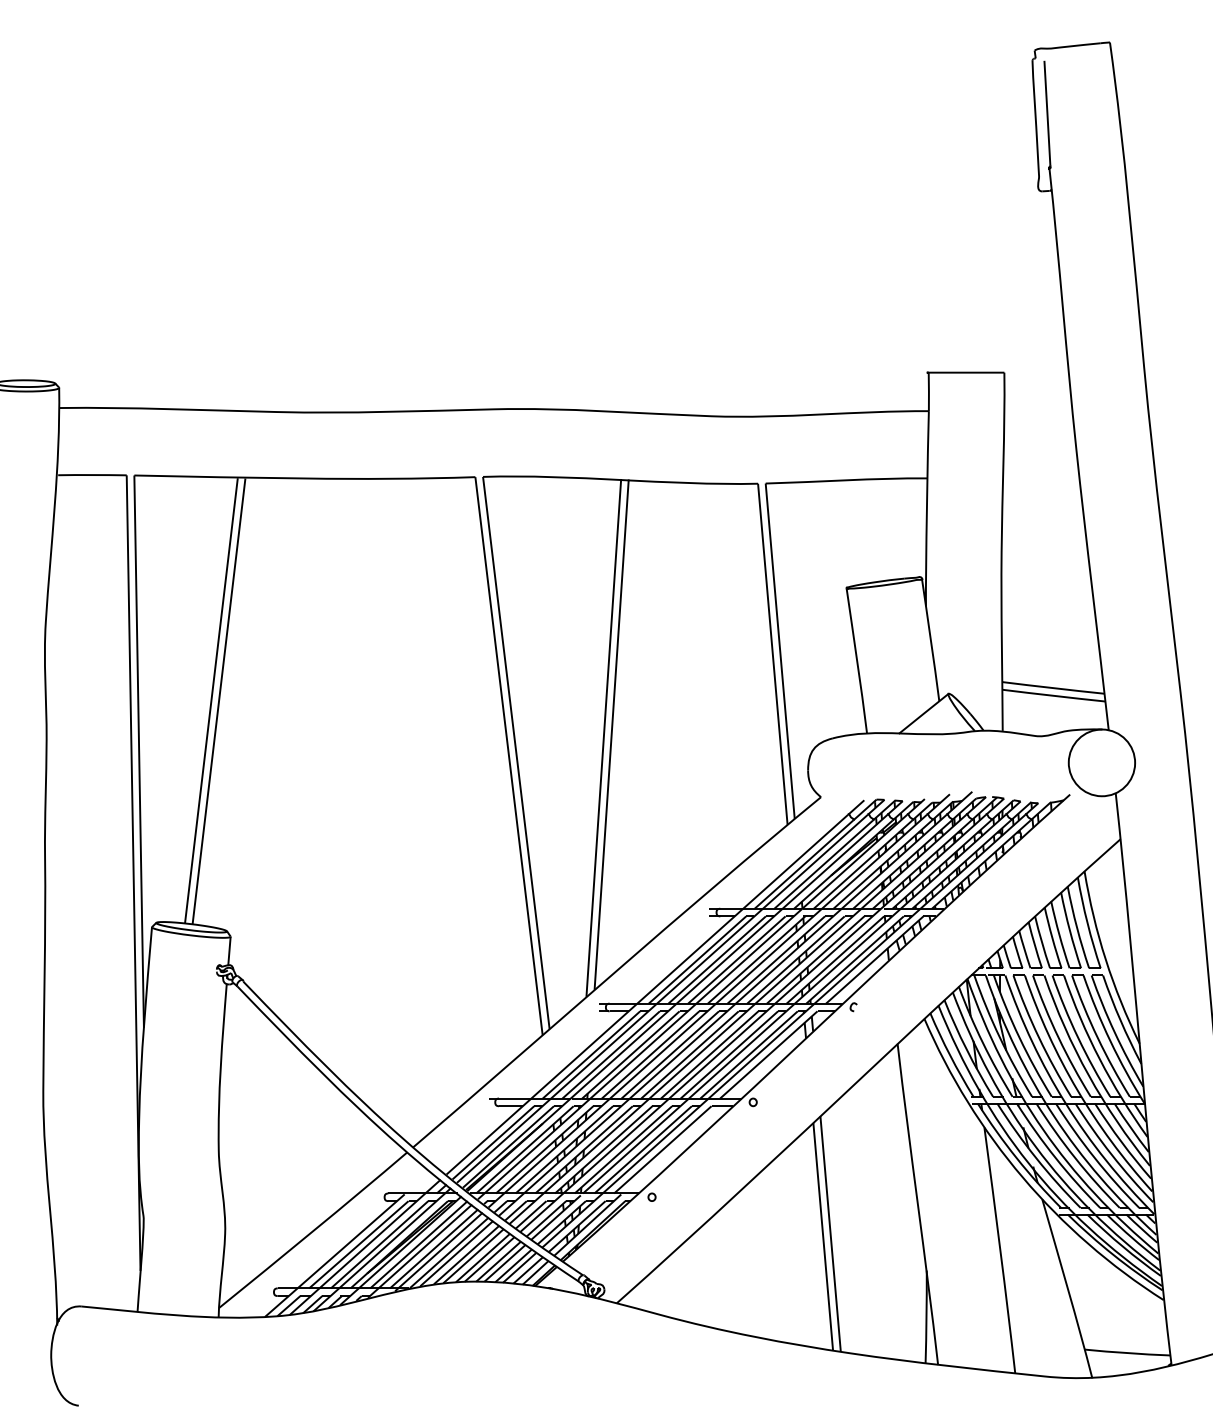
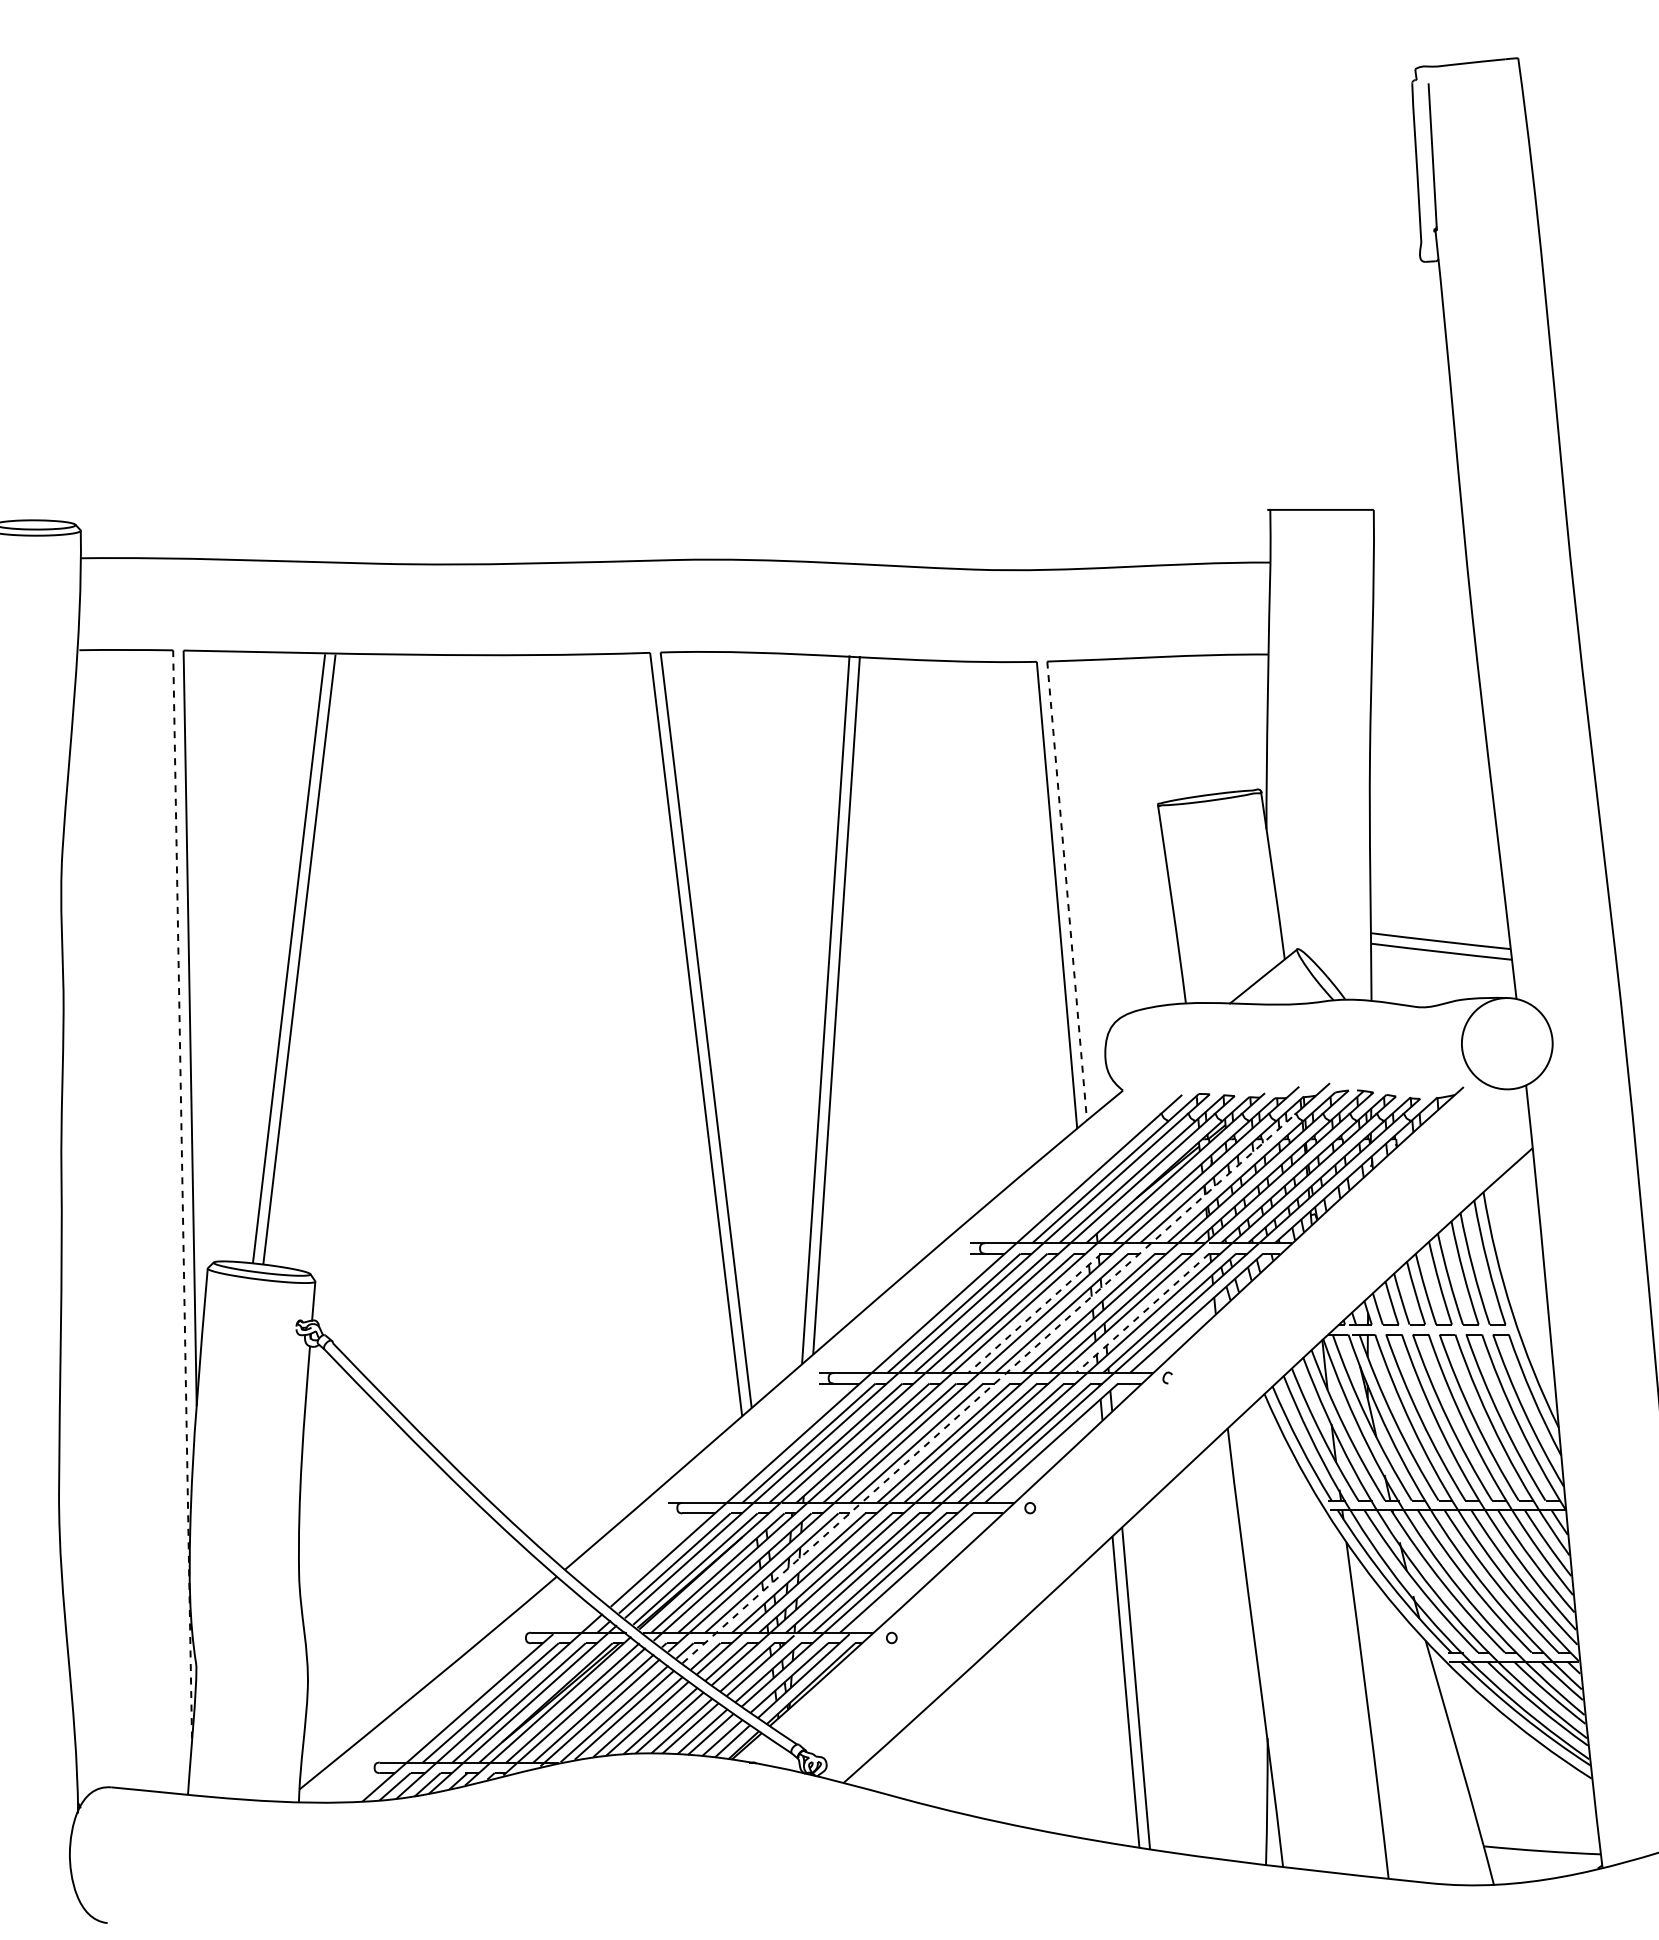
line: (780, 651) -> (1067, 891), solid -> dashed
line: (133, 872) -> (182, 1193), solid -> dashed
line: (756, 960) -> (1034, 1313), solid -> dashed
line: (835, 960) -> (1142, 1313), solid -> dashed
line: (723, 1014) -> (989, 1388), solid -> dashed

